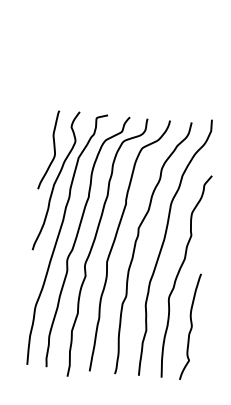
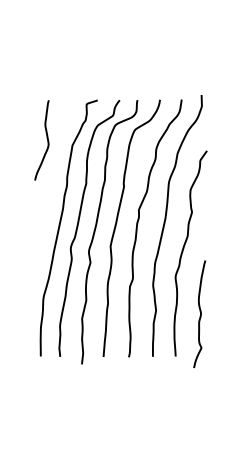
curve: (55, 180) -> (51, 170), removed
curve: (191, 327) -> (200, 314), moved

